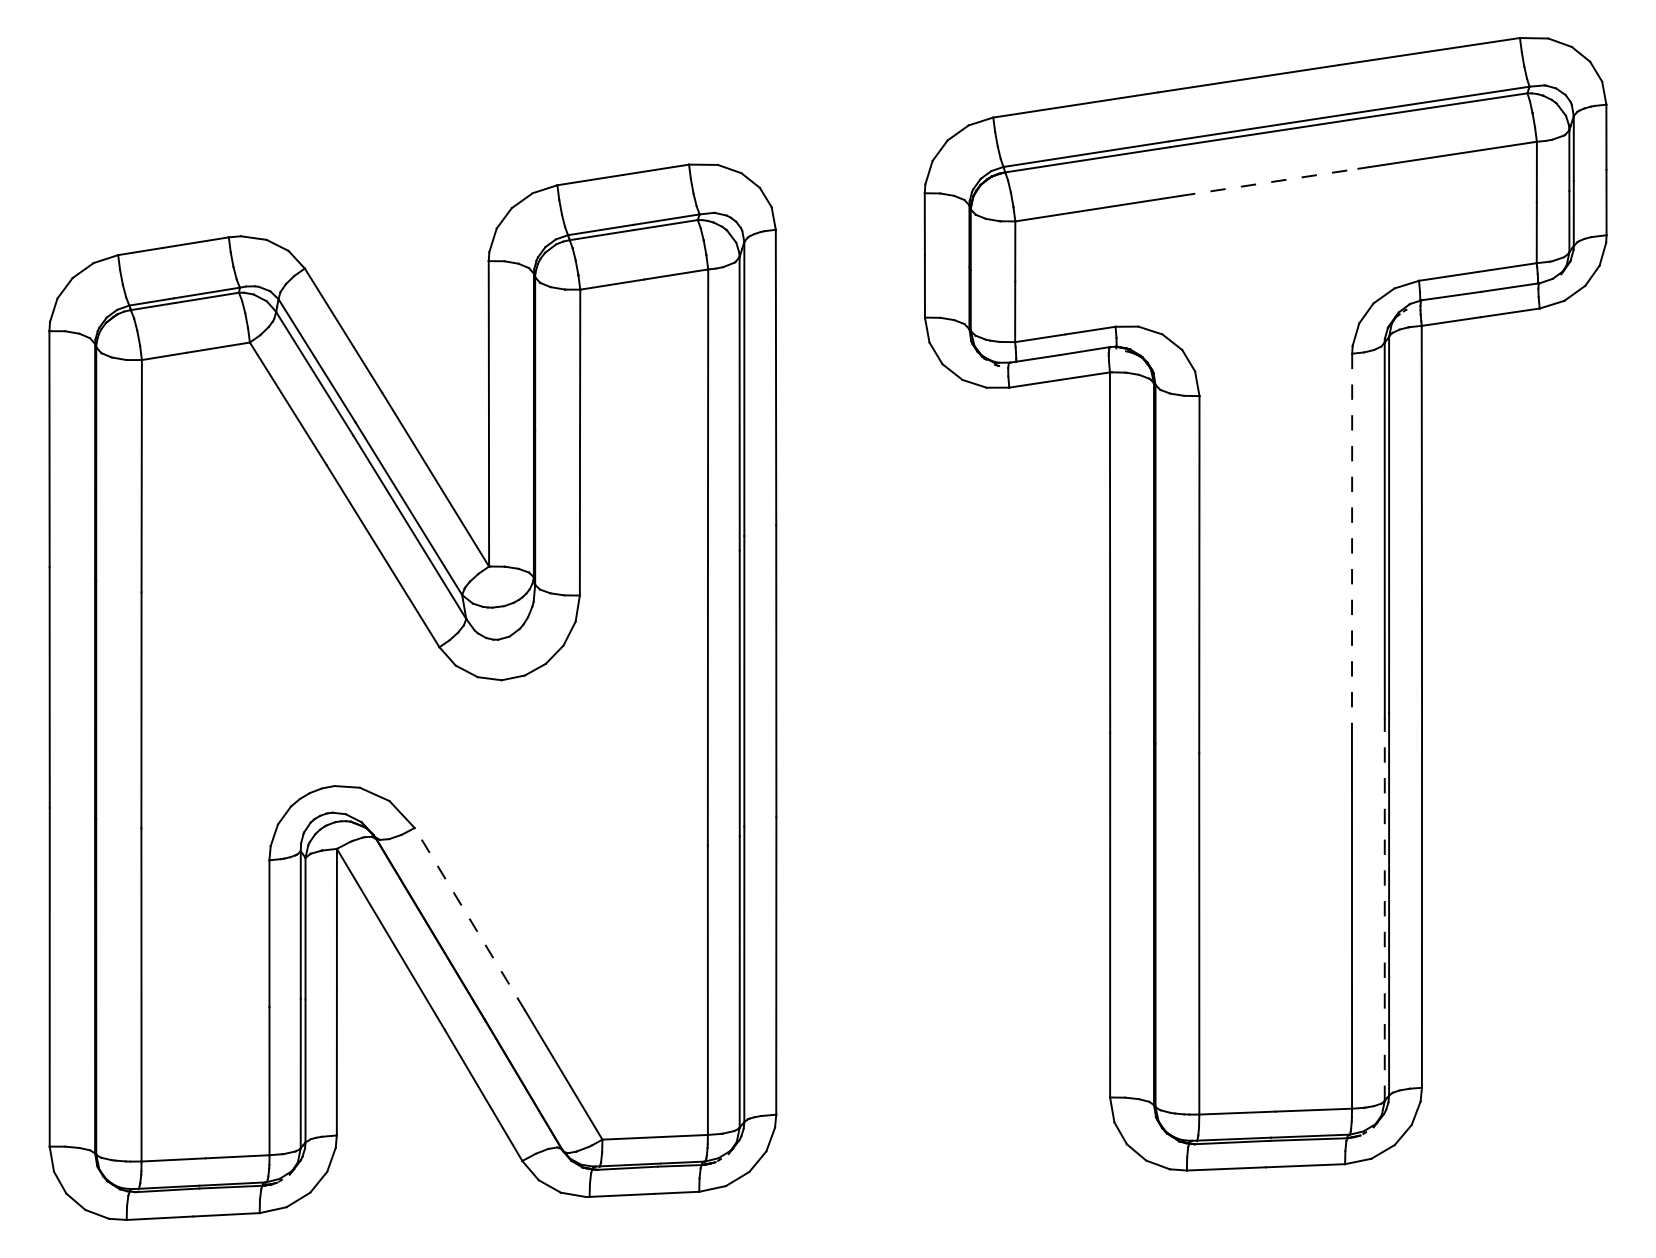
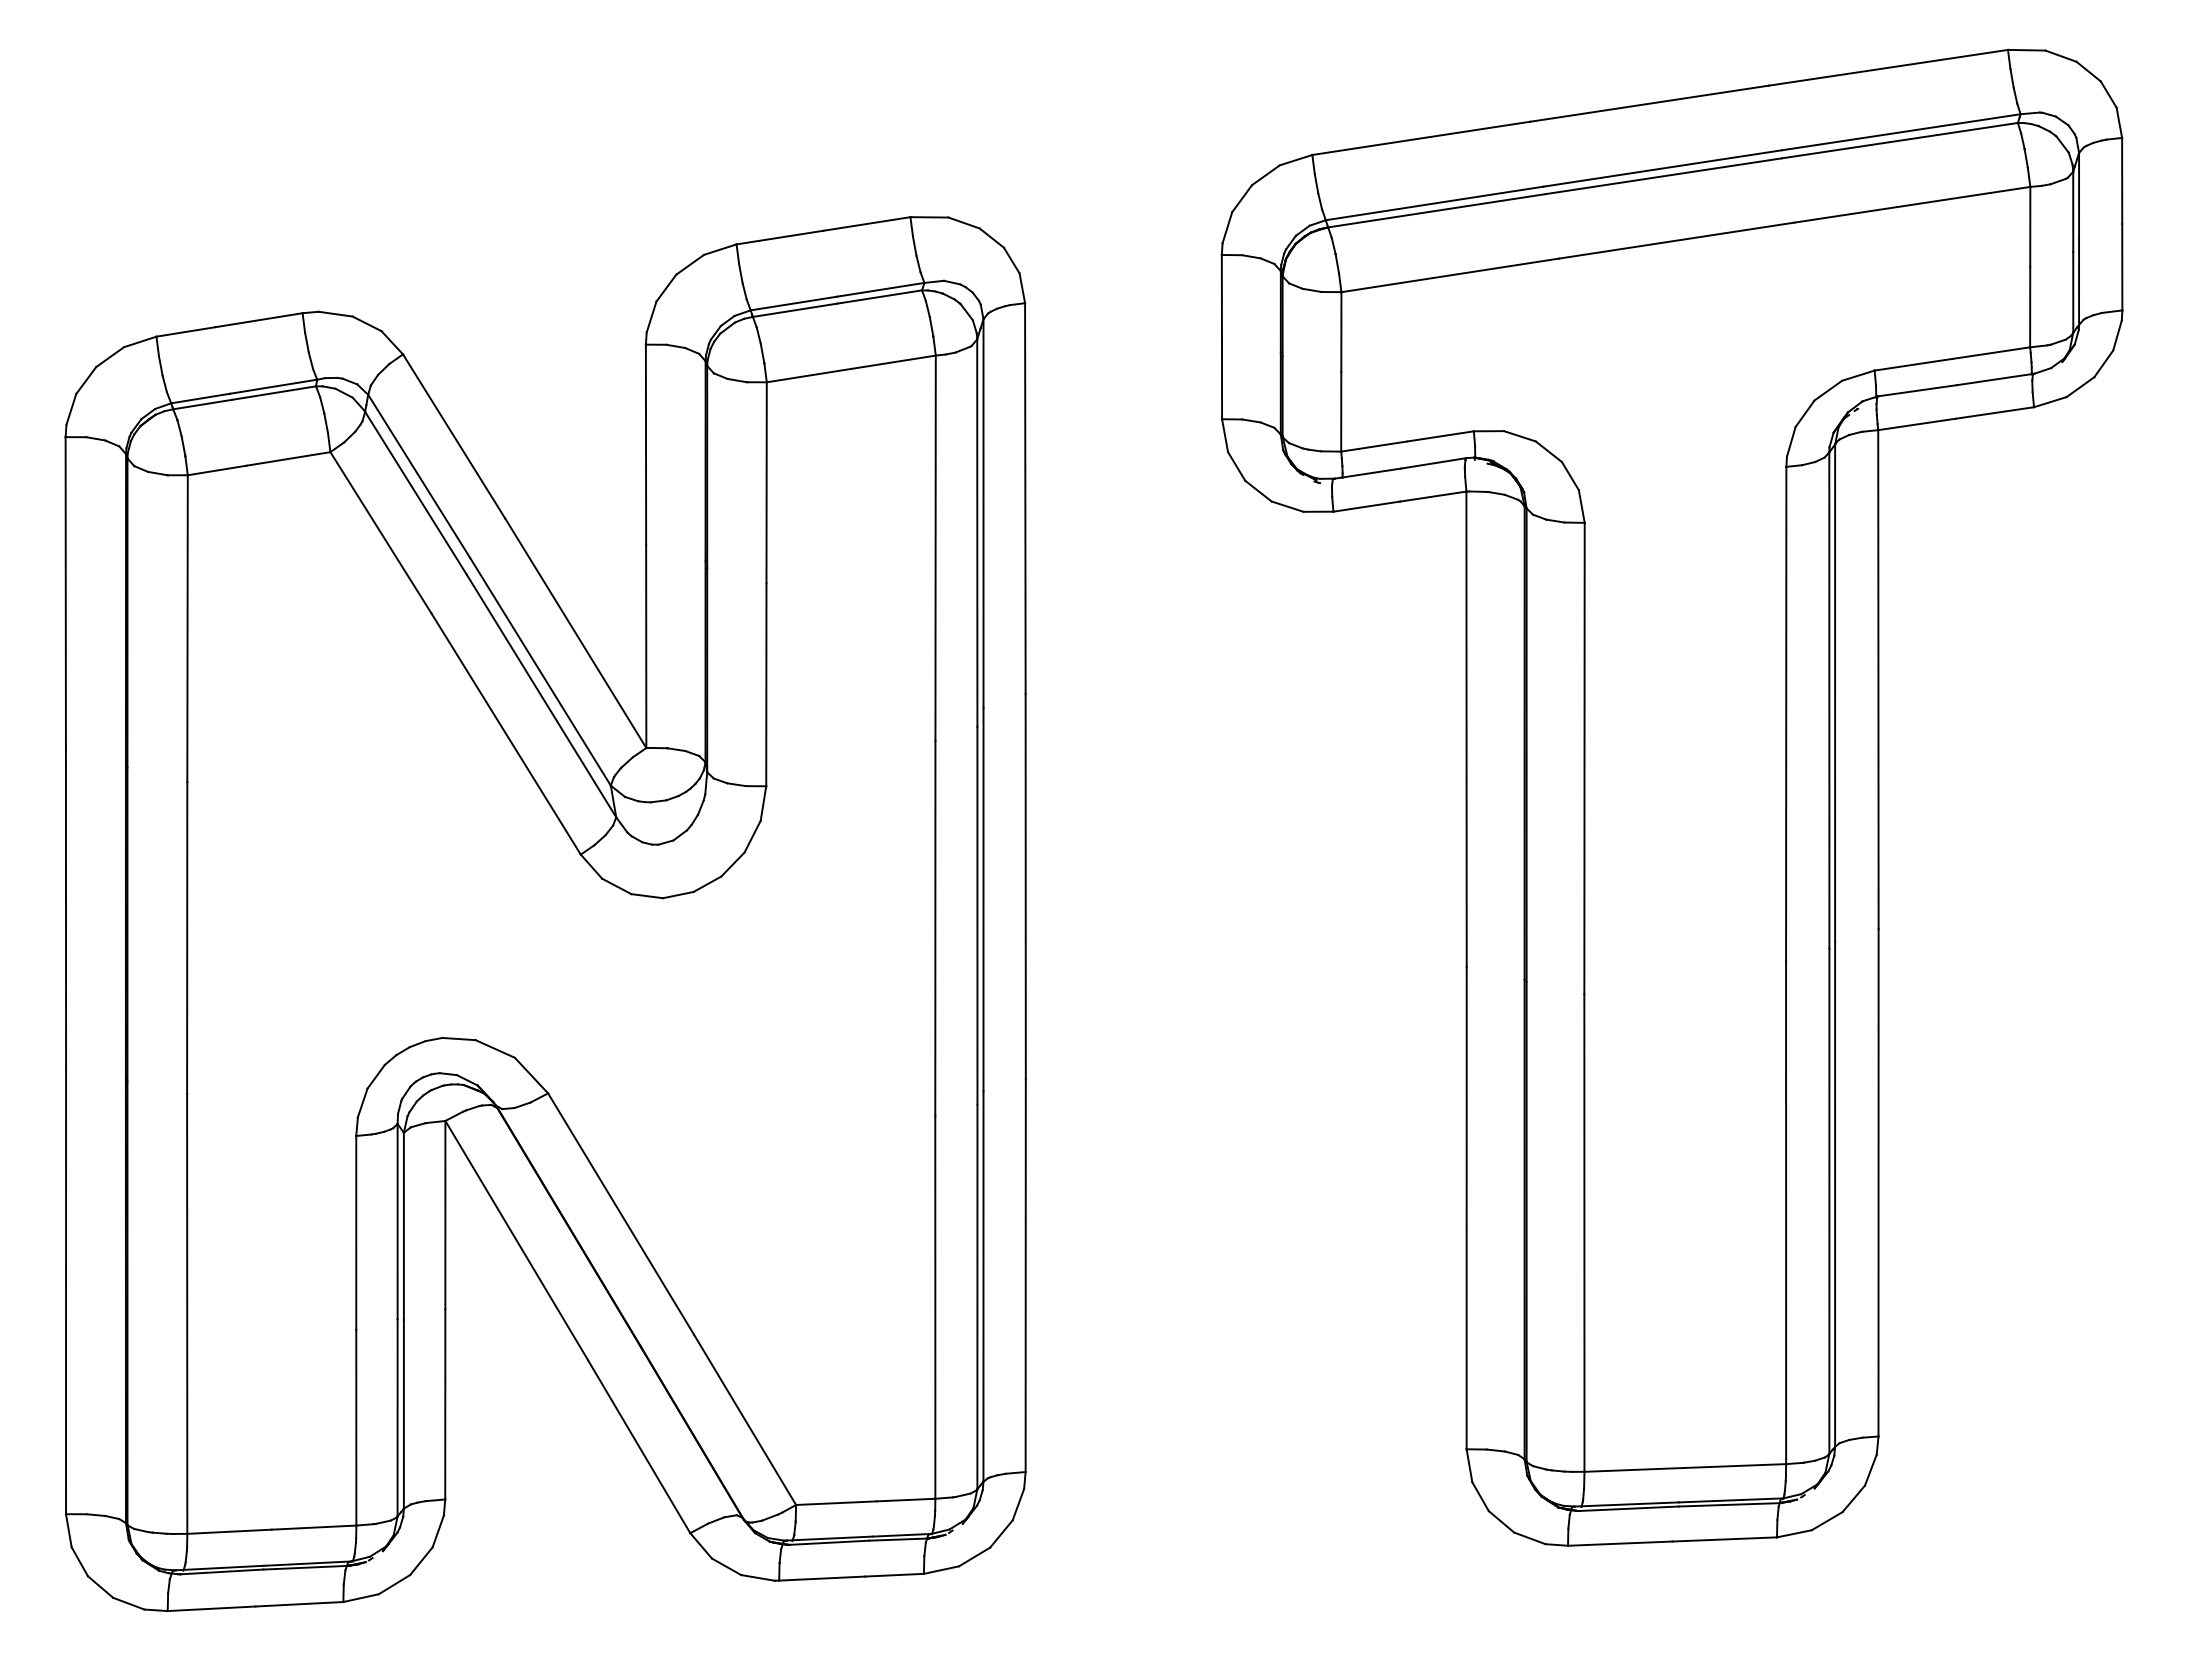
line: (1269, 182) -> (1677, 240), dashed -> solid
line: (1352, 541) -> (1786, 714), dashed -> solid
line: (1384, 909) -> (1829, 1201), dashed -> solid
line: (470, 919) -> (621, 1214), dashed -> solid

